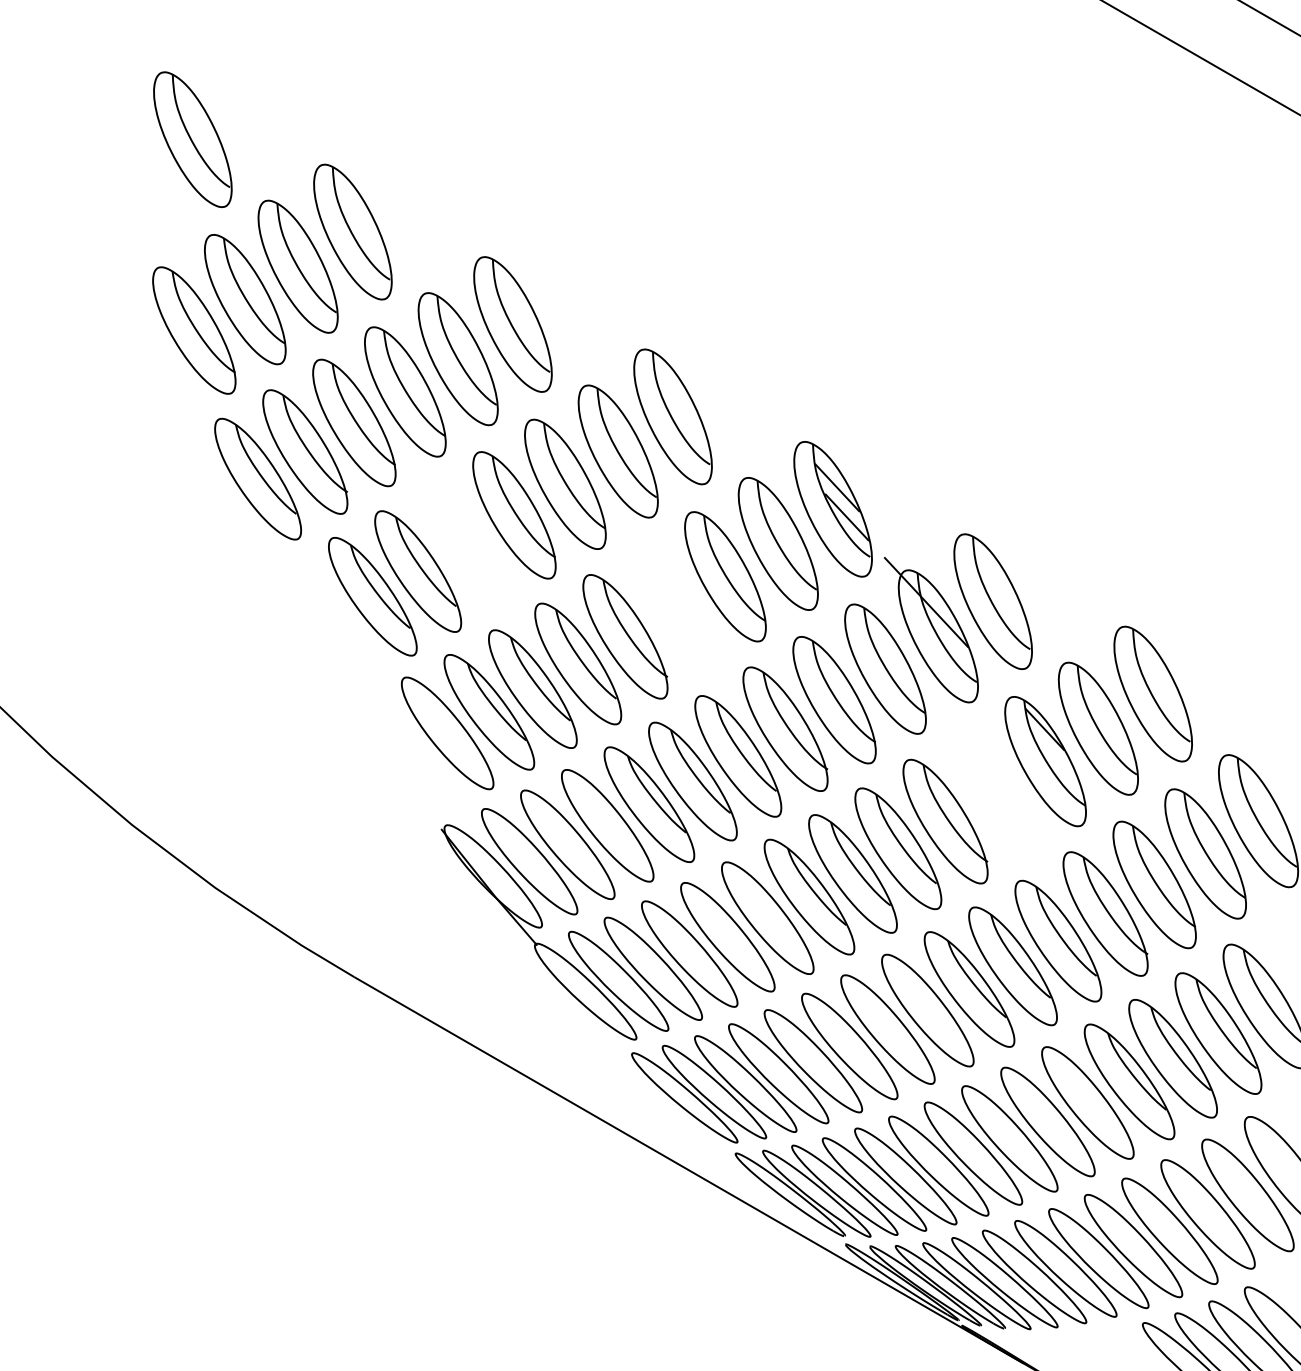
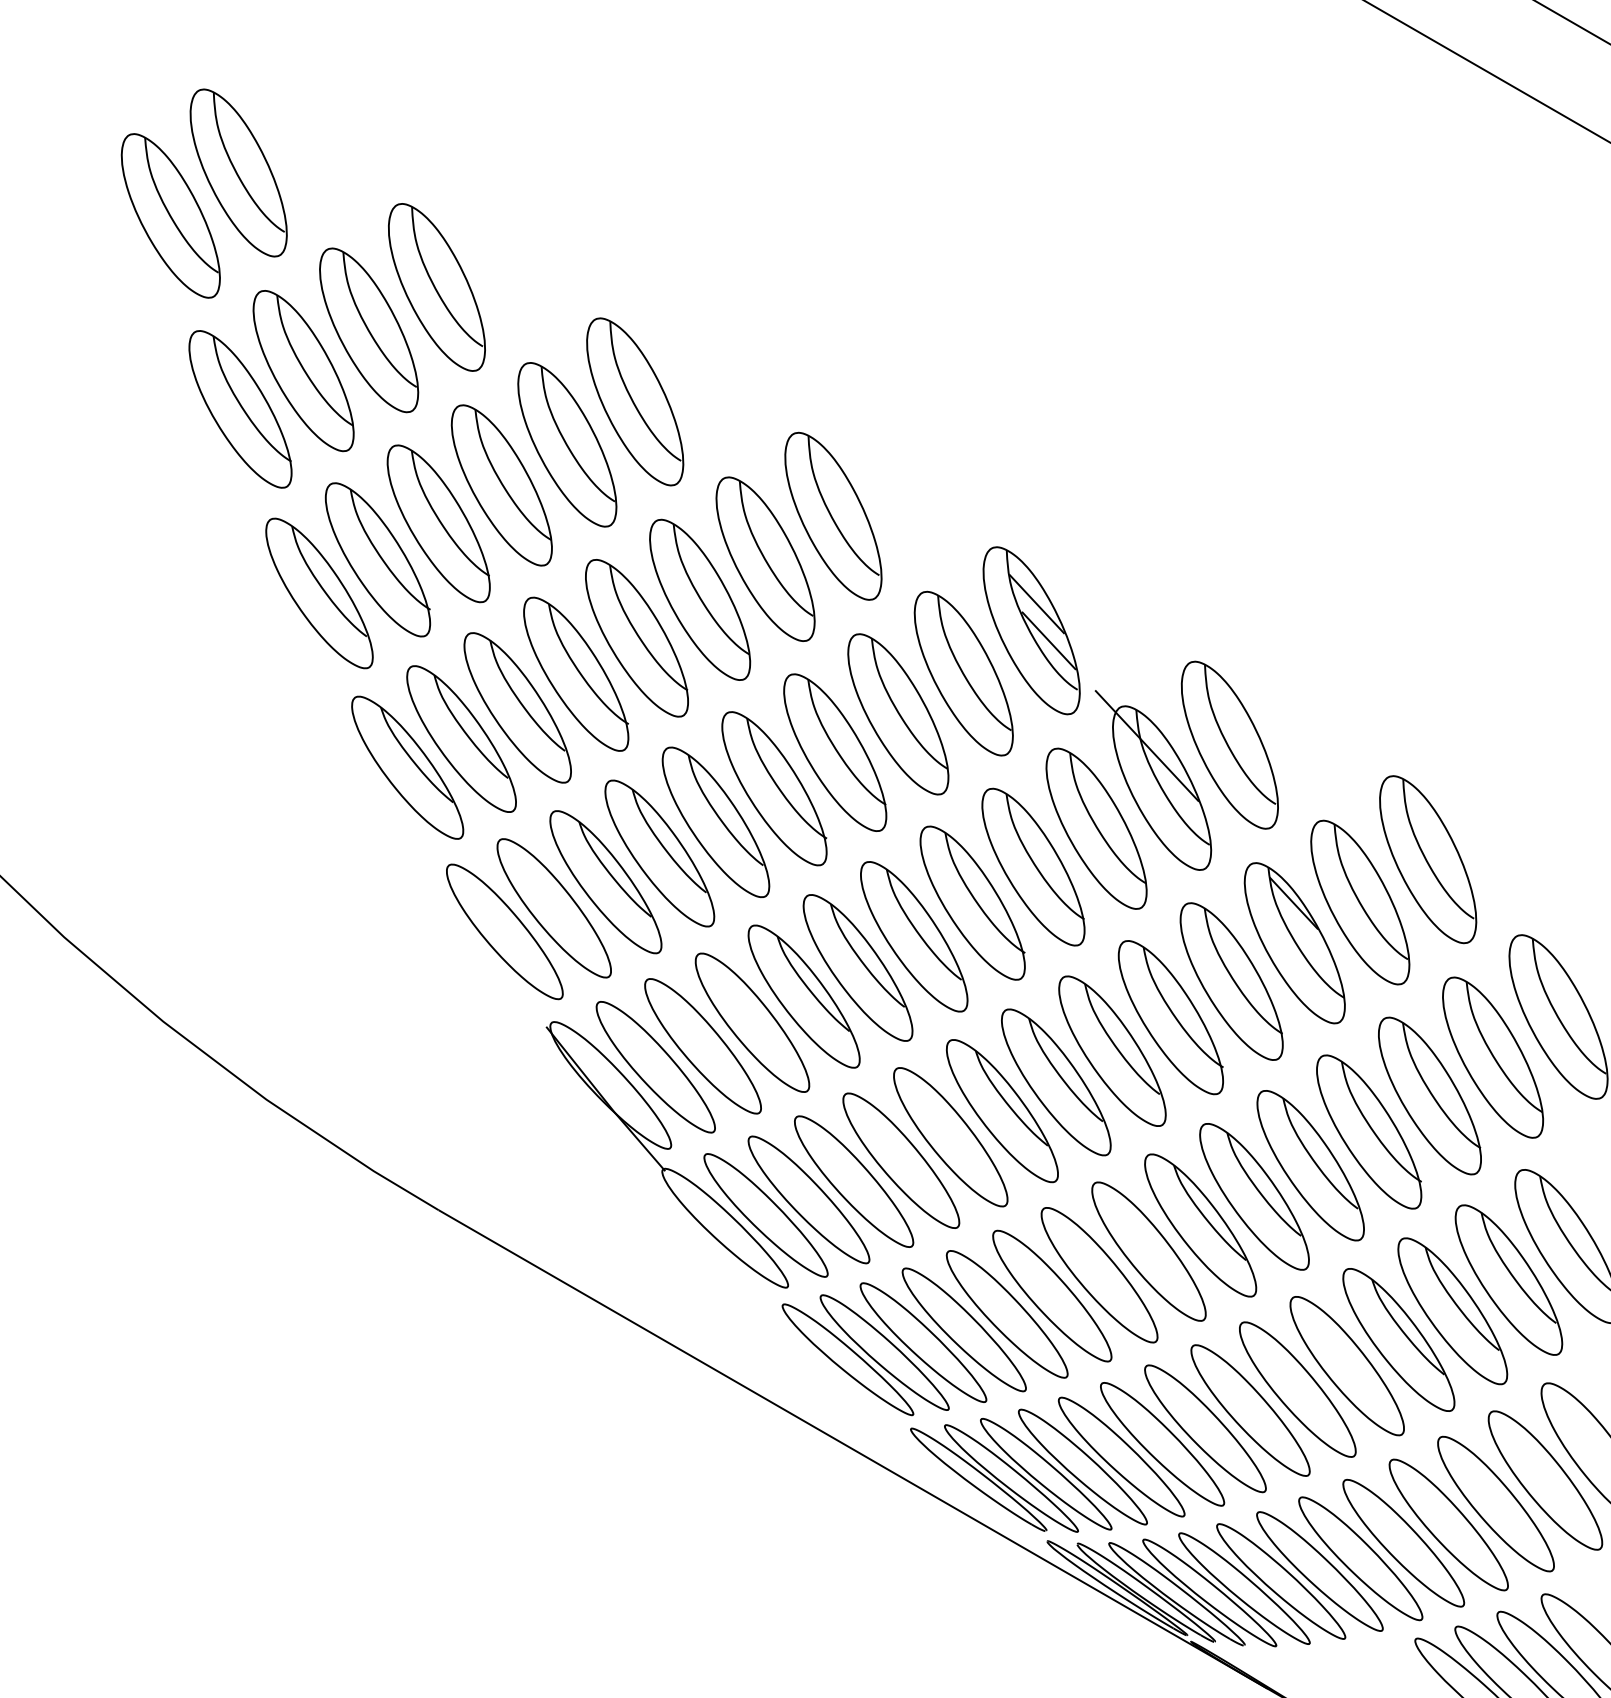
part: (137, 174) -> (170, 215), added
part: (465, 543) -> (576, 673), added
part: (674, 607) -> (835, 752), added
part: (329, 619) -> (407, 767), added
part: (407, 752) -> (504, 931), added
part: (994, 792) -> (1231, 981), added

